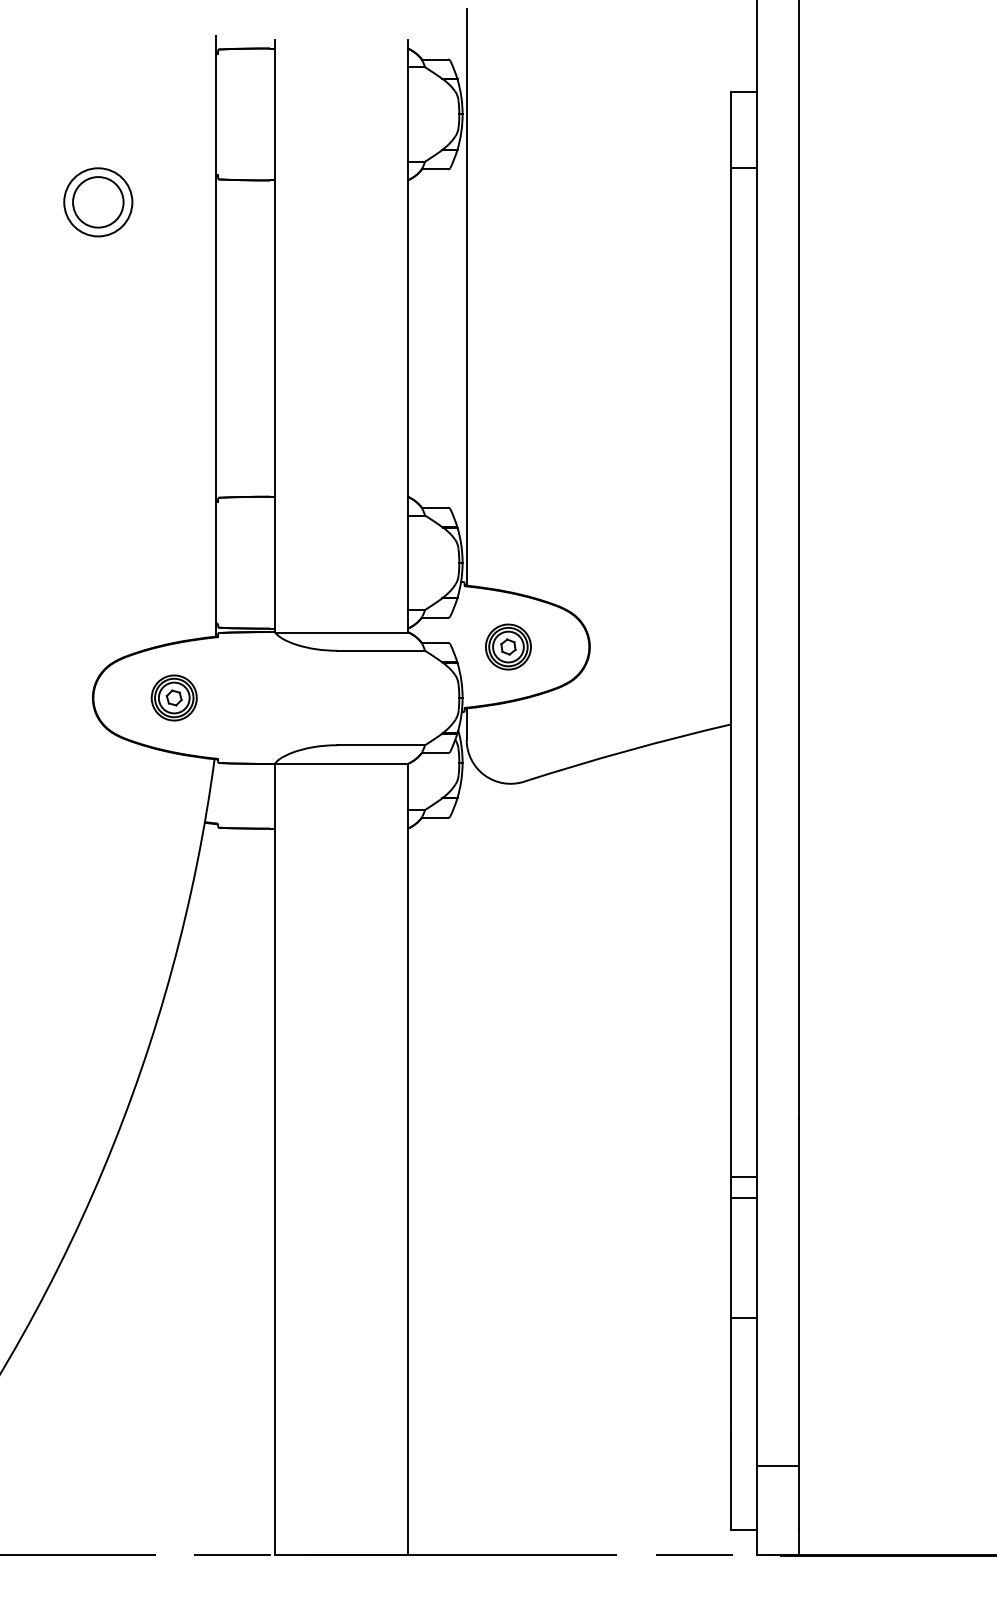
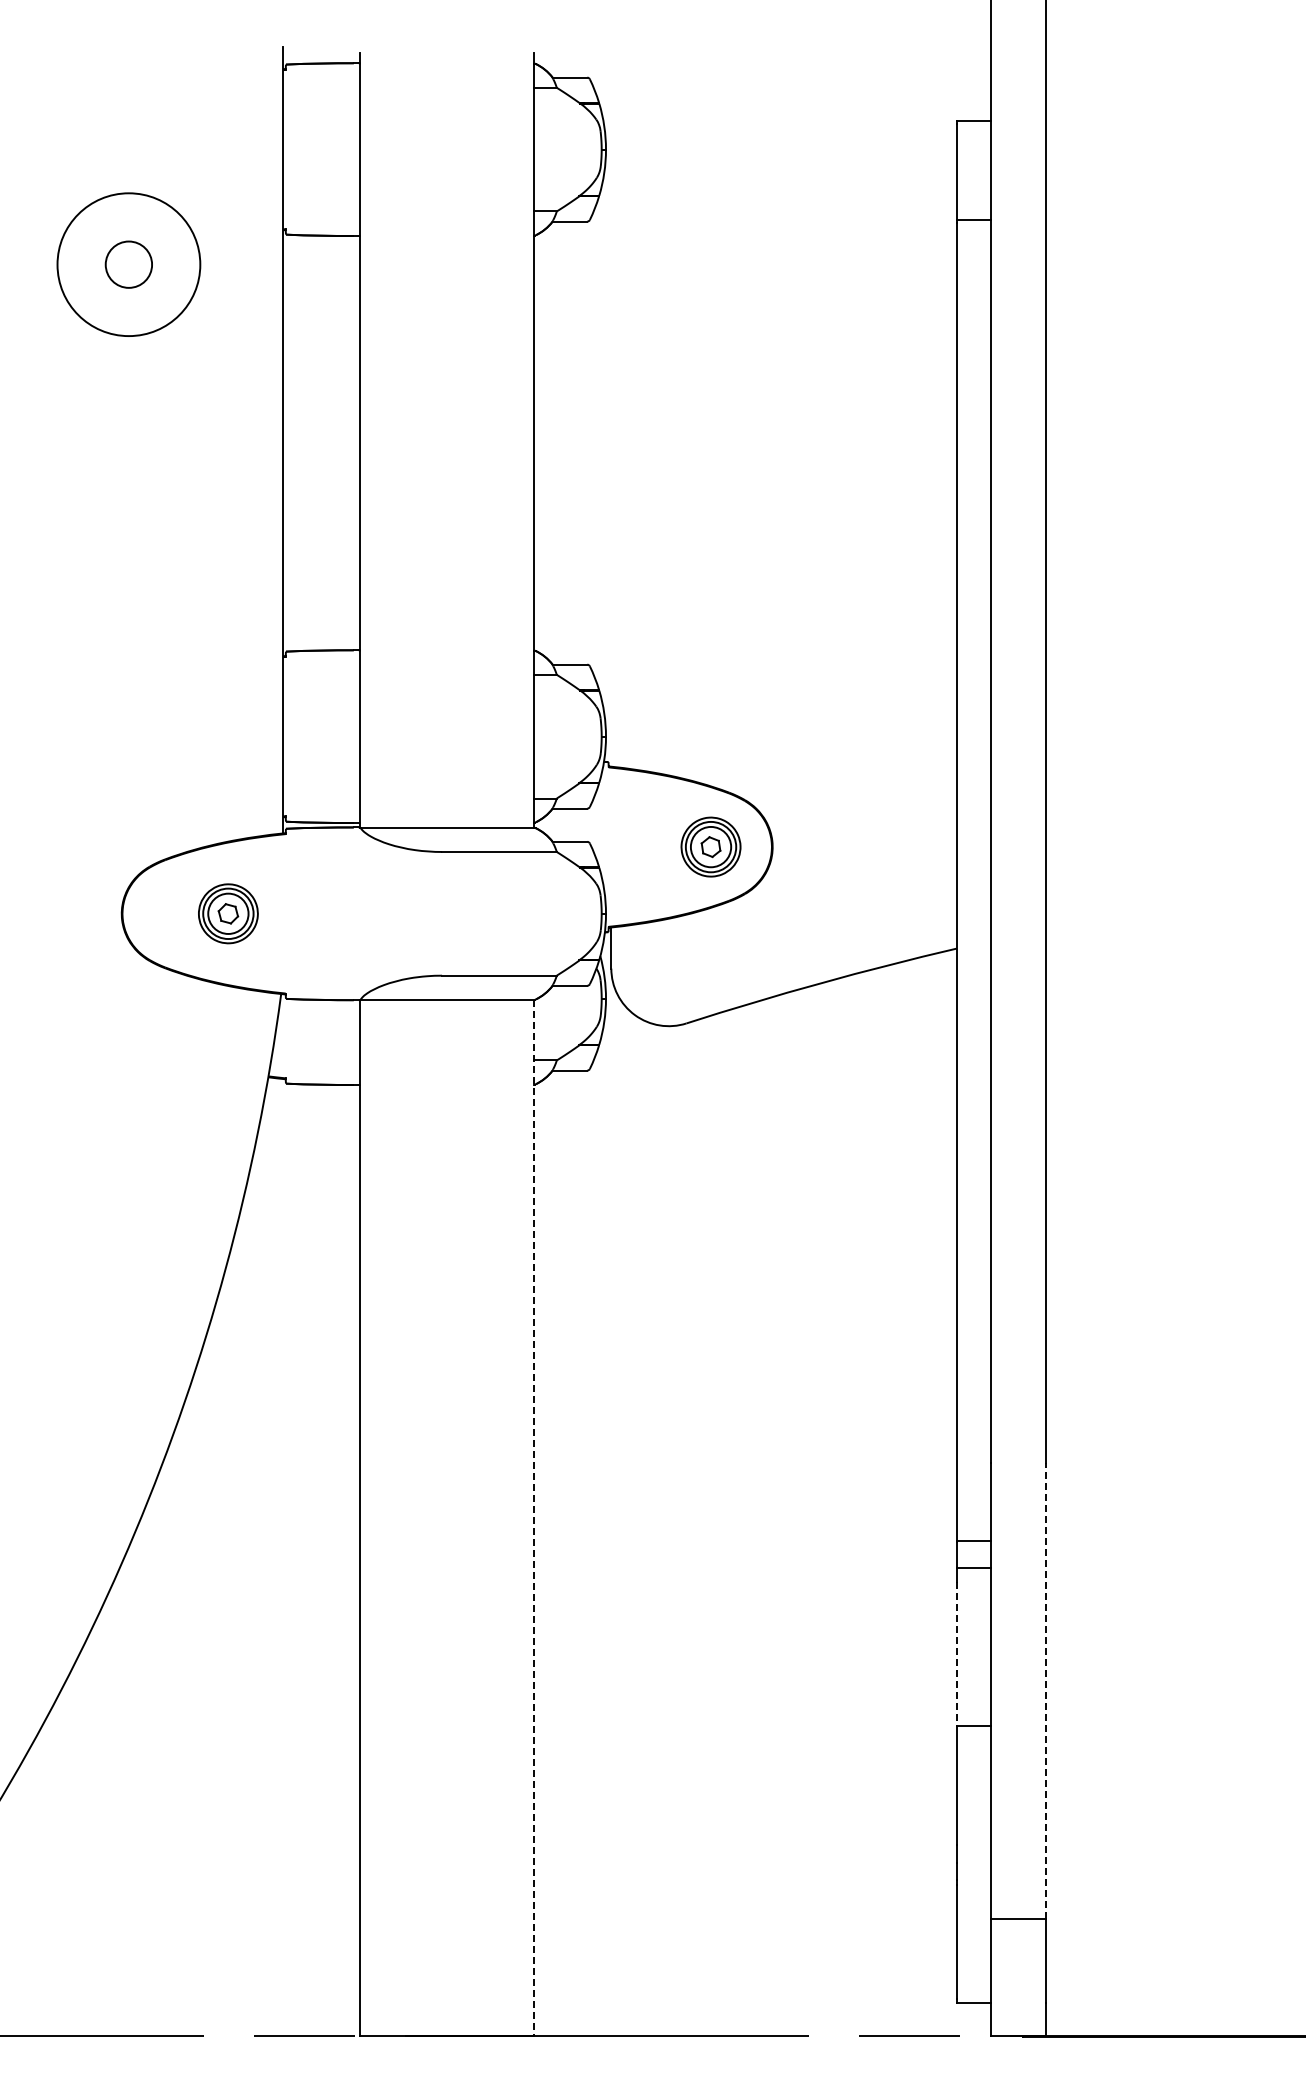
circle: (97, 202) -> (128, 264), size x0.7
circle: (97, 202) -> (128, 264), size x1.6
line: (466, 296) -> (611, 388), removed
part: (508, 646) -> (710, 846), moved
line: (408, 1159) -> (534, 1518), solid -> dashed
line: (730, 1263) -> (956, 1654), solid -> dashed
line: (798, 1291) -> (1046, 1691), solid -> dashed

